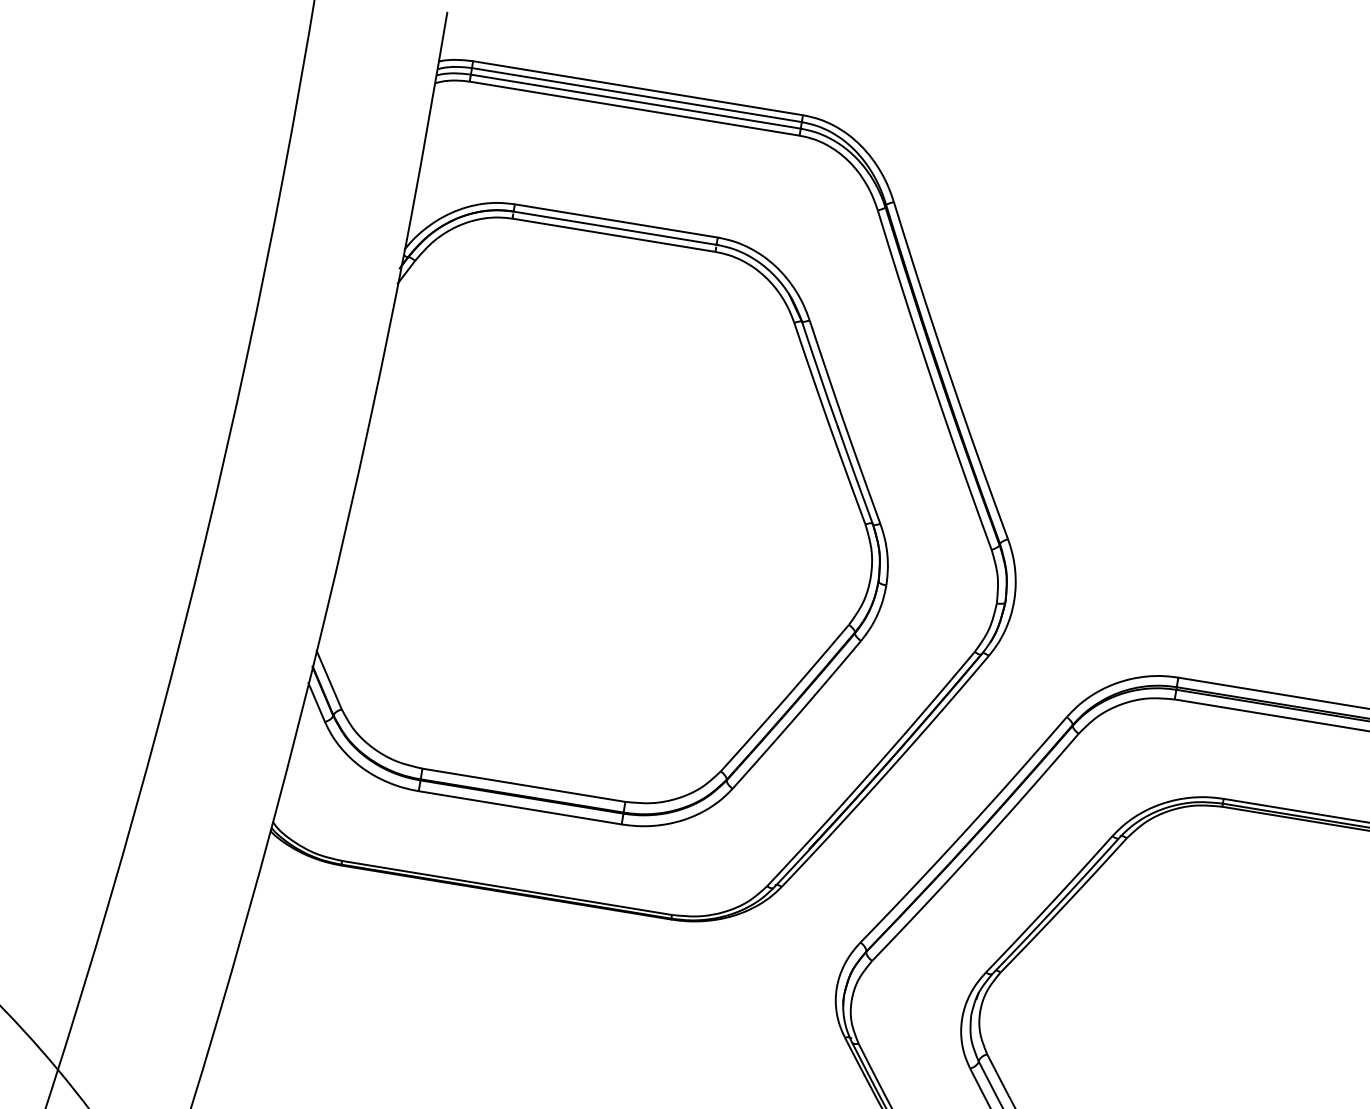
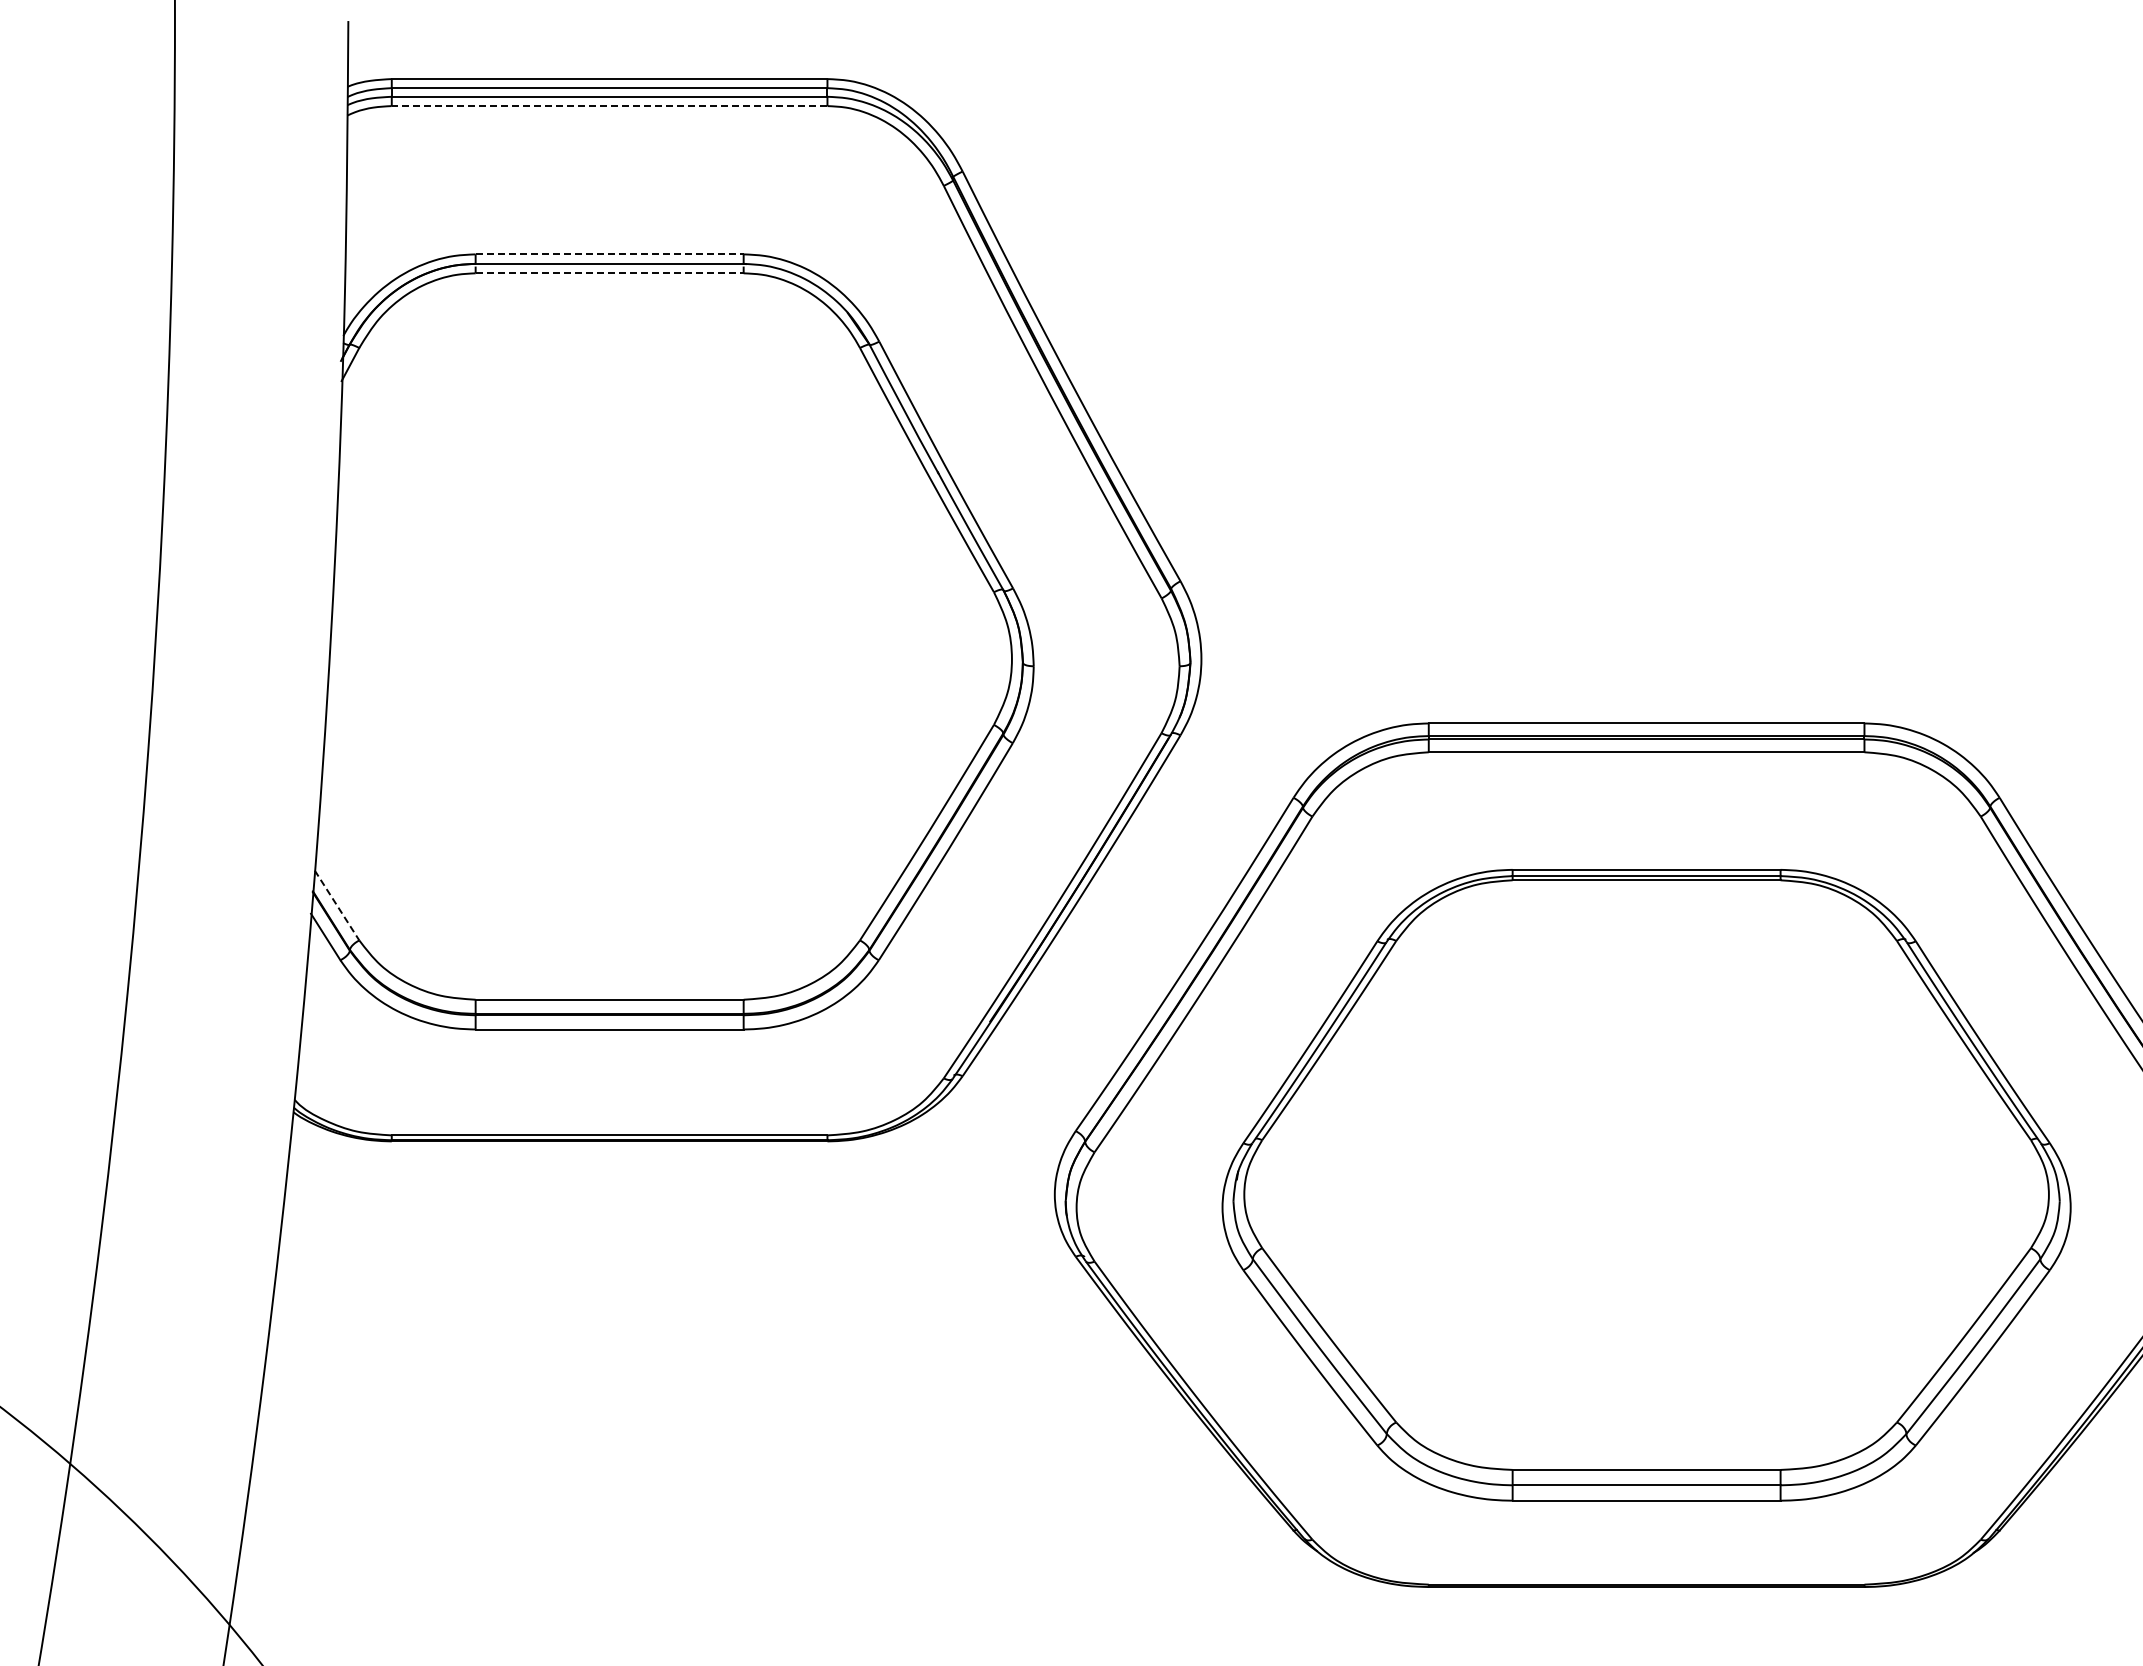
line: (634, 108) -> (609, 106), solid -> dashed
line: (616, 221) -> (610, 254), solid -> dashed
line: (614, 235) -> (610, 273), solid -> dashed
line: (329, 680) -> (337, 905), solid -> dashed

